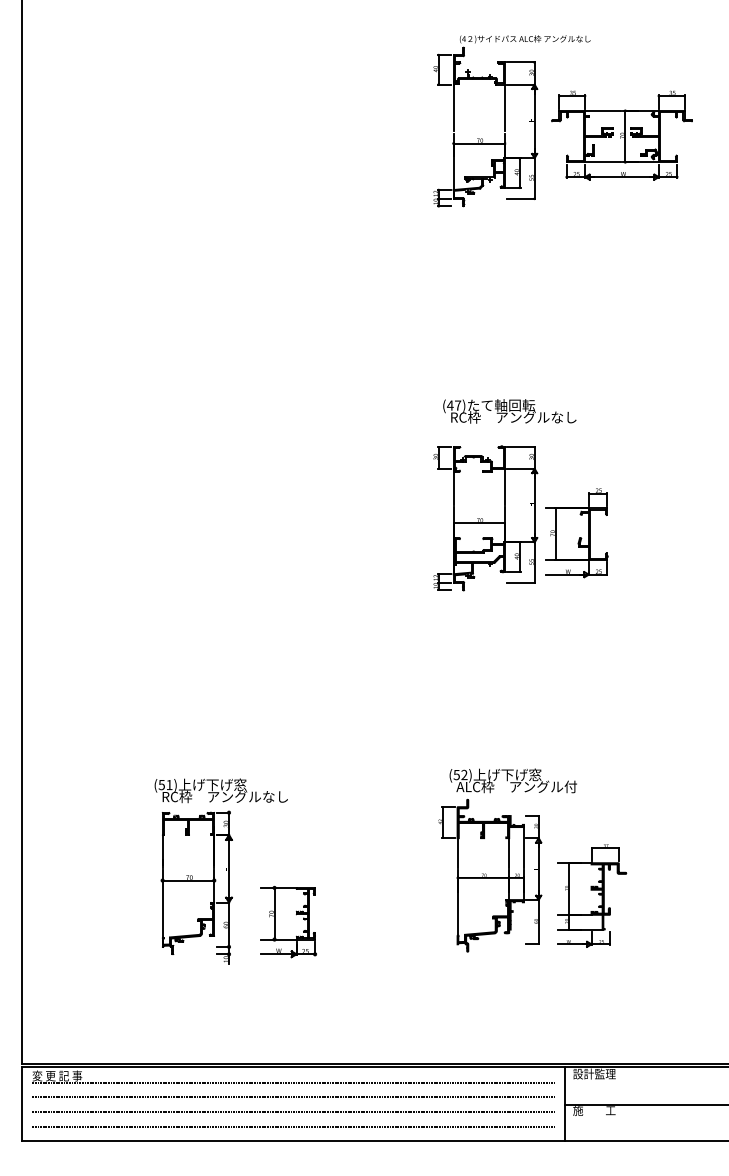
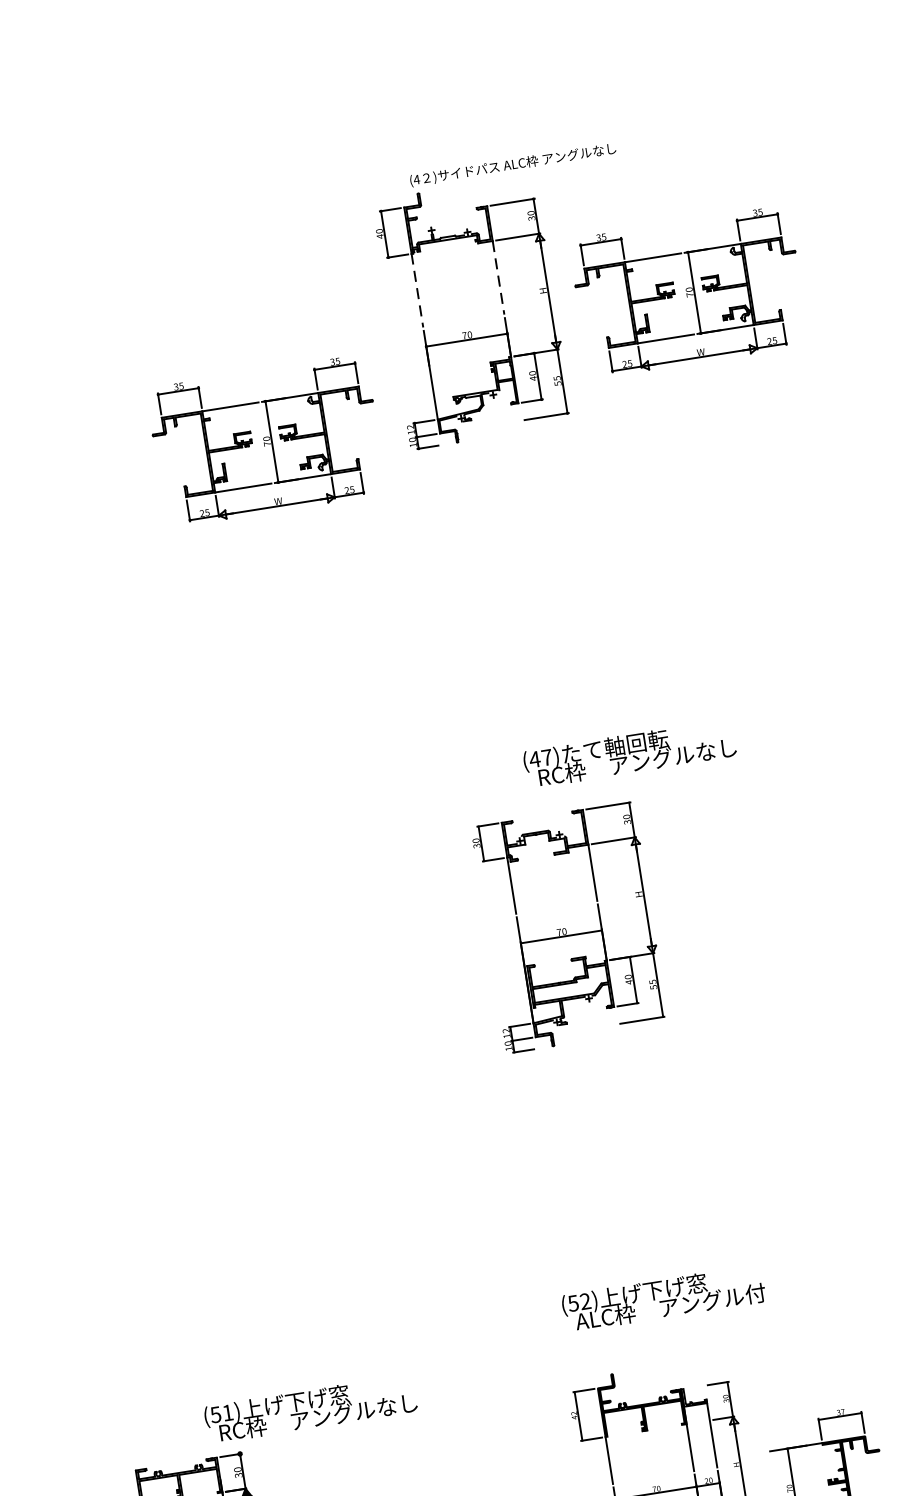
line: (453, 107) -> (417, 289), solid -> dashed
line: (505, 108) -> (499, 278), solid -> dashed
part: (344, 186) -> (265, 441), added
text: (509, 411) -> (629, 754), moved
part: (576, 533) -> (716, 928), removed
text: (512, 780) -> (662, 1298), moved
text: (220, 790) -> (309, 1408), moved

